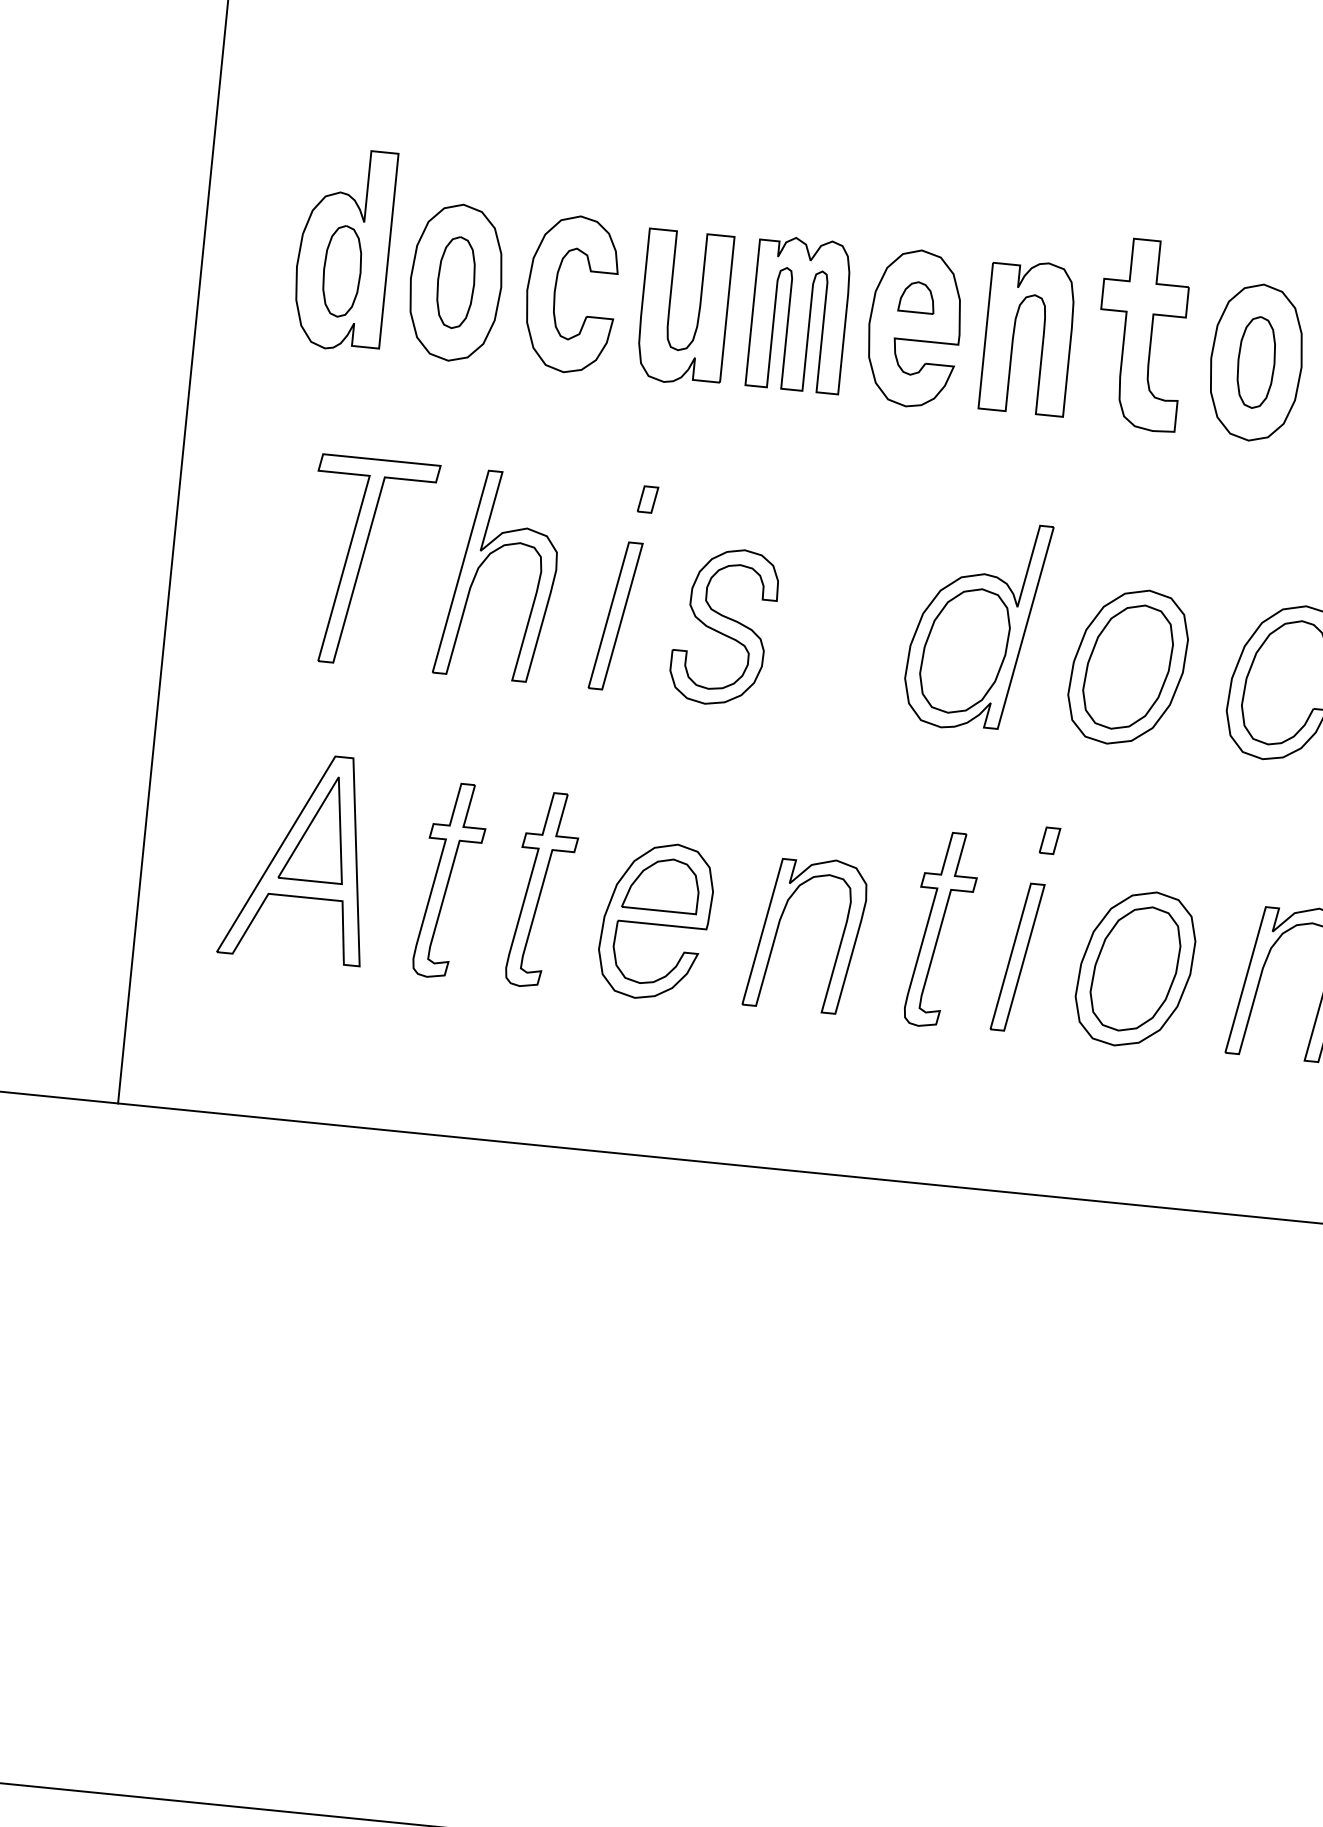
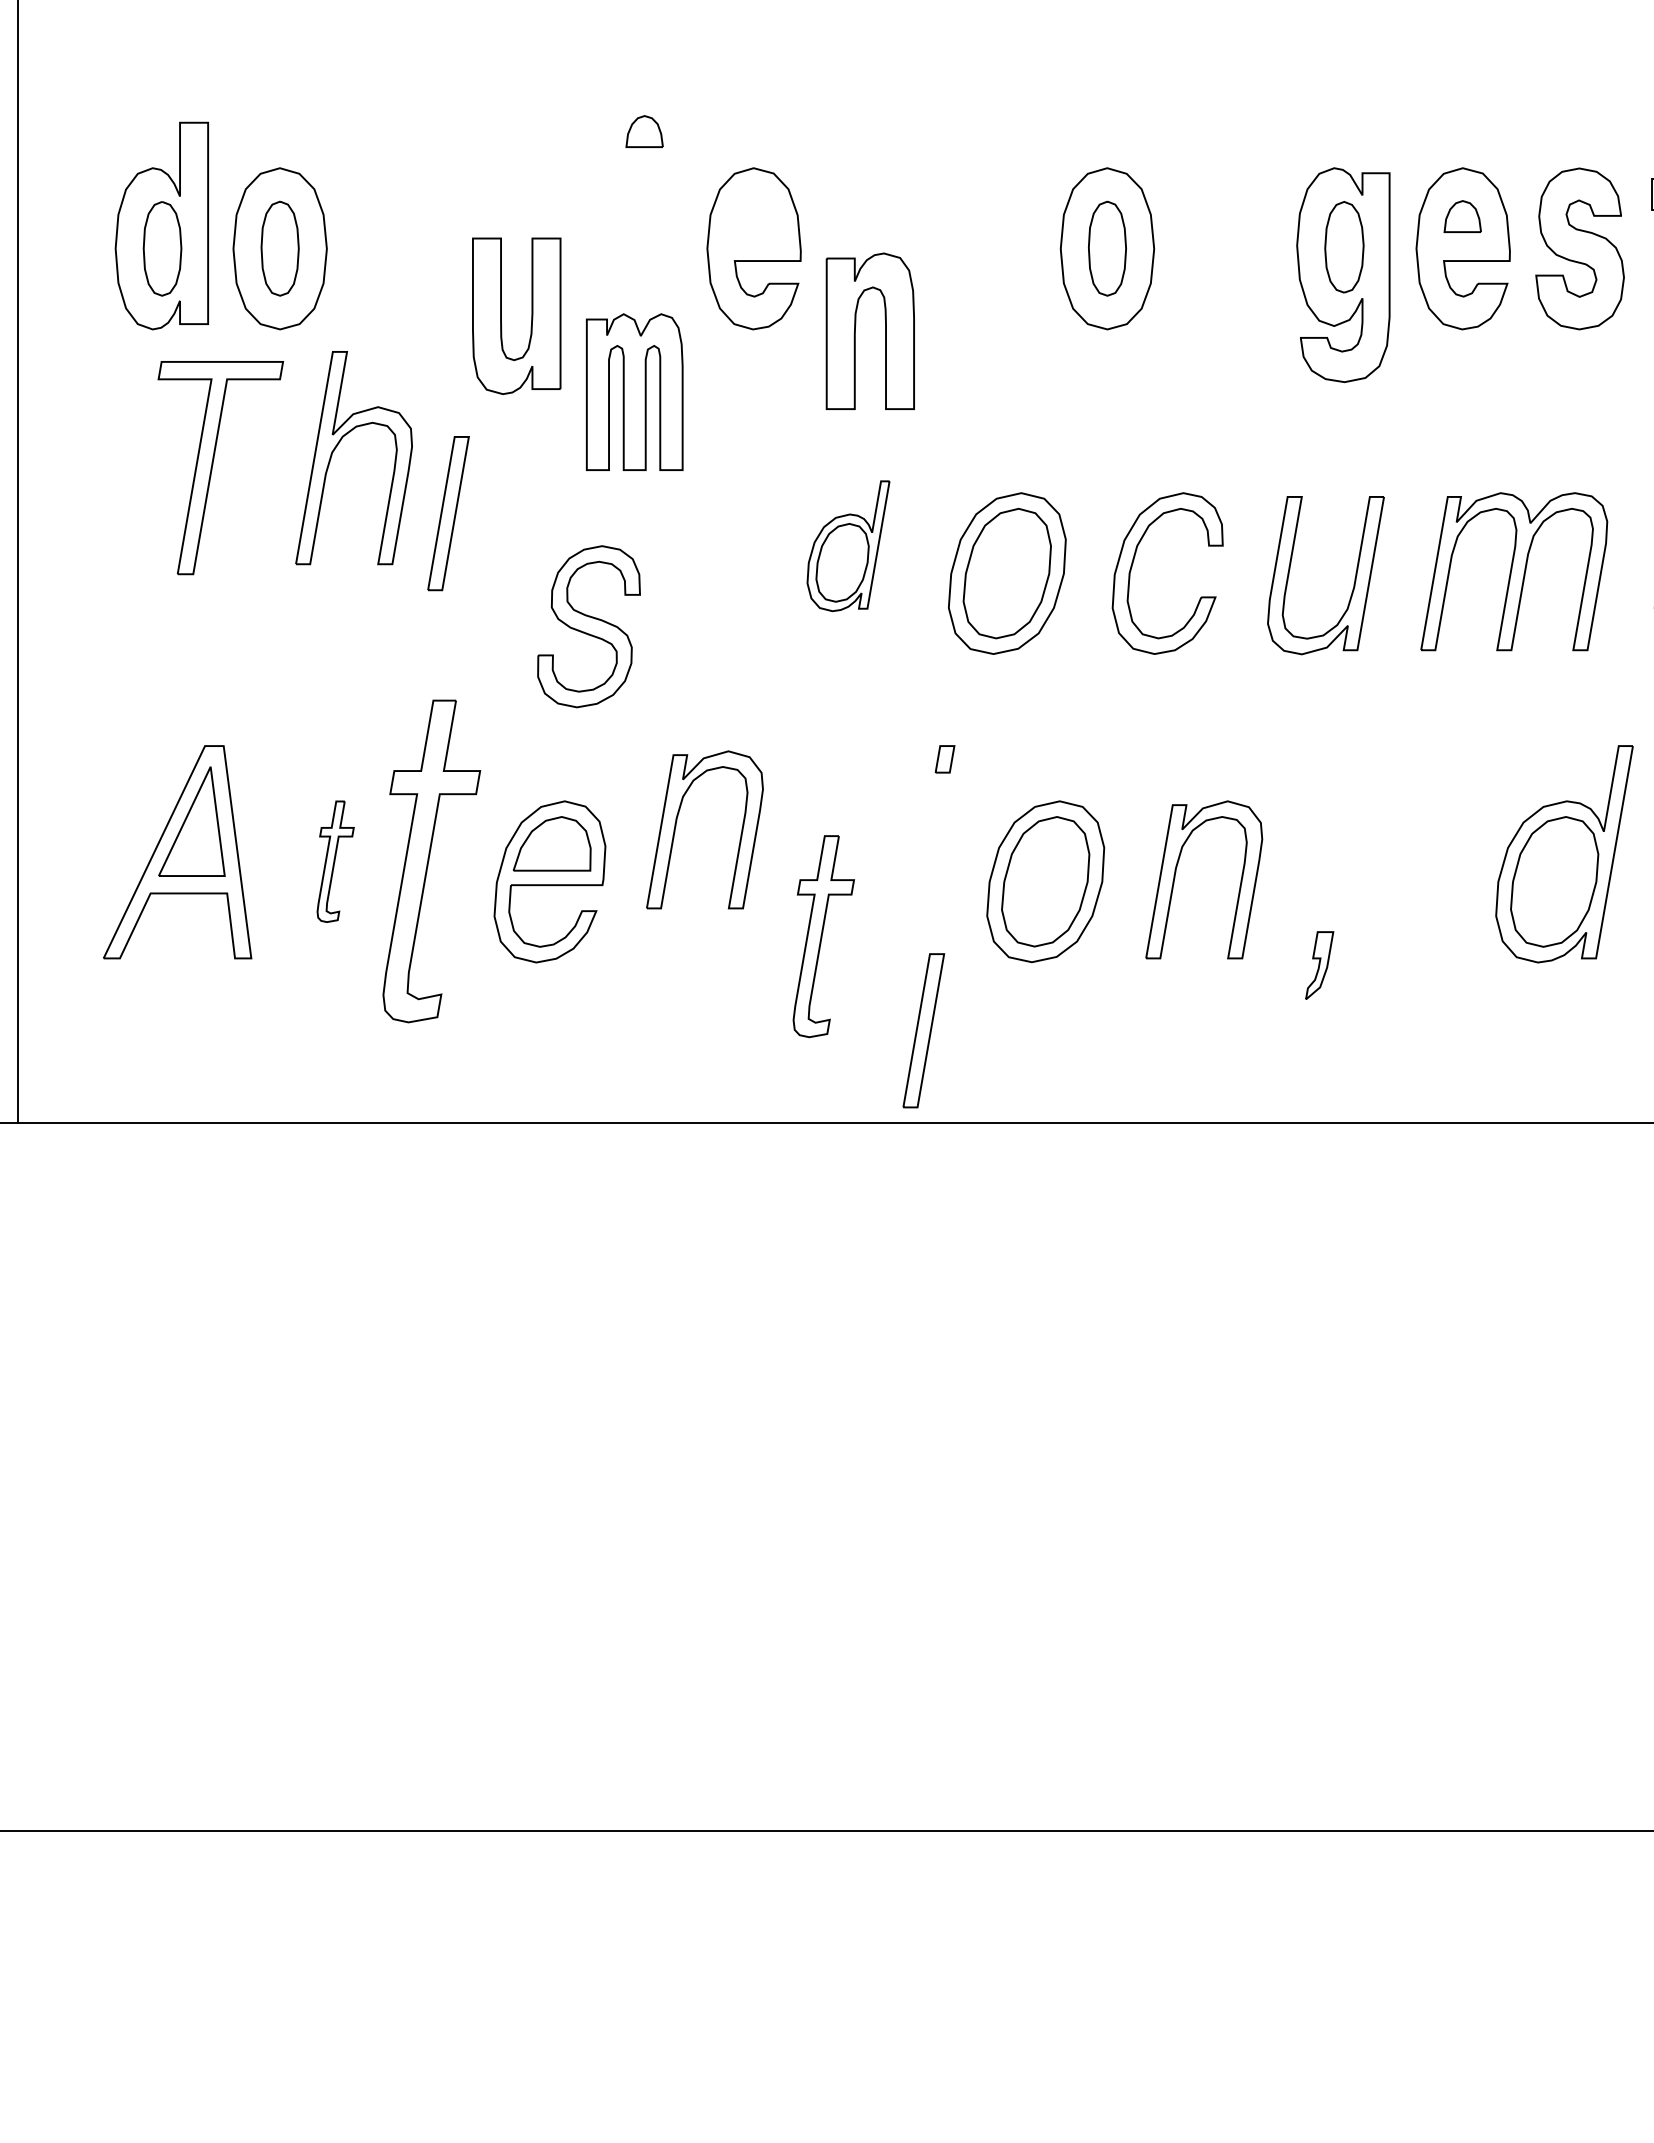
part: (556, 290) -> (383, 246), removed
part: (917, 297) -> (644, 131), moved
part: (670, 305) -> (501, 315), moved
part: (799, 313) -> (634, 391), moved
part: (1141, 334) -> (986, 231), removed
part: (1013, 335) -> (855, 330), moved
part: (647, 499) -> (498, 451), removed
part: (363, 559) -> (213, 465), moved
part: (484, 562) -> (337, 446), moved
part: (615, 615) -> (448, 513), moved
part: (977, 625) -> (848, 546), size x0.6
part: (723, 626) -> (588, 626), moved
part: (450, 880) -> (335, 861), size x0.6
part: (543, 890) -> (431, 861), size x1.6
part: (780, 923) -> (677, 821), moved
part: (941, 929) -> (823, 936), moved
part: (1017, 956) -> (923, 1030), moved

